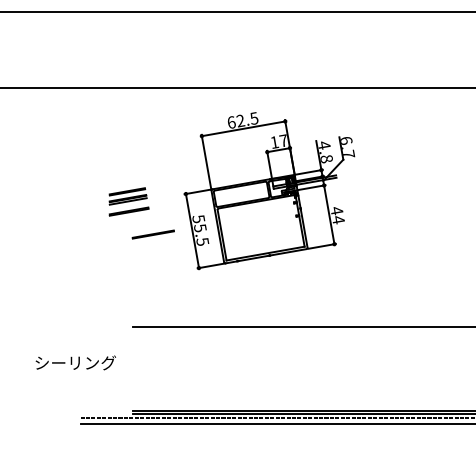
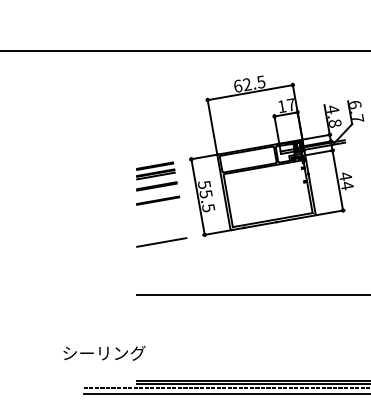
part: (128, 201) -> (156, 176), moved
line: (156, 275) -> (161, 242), added
text: (75, 362) -> (104, 352), moved

